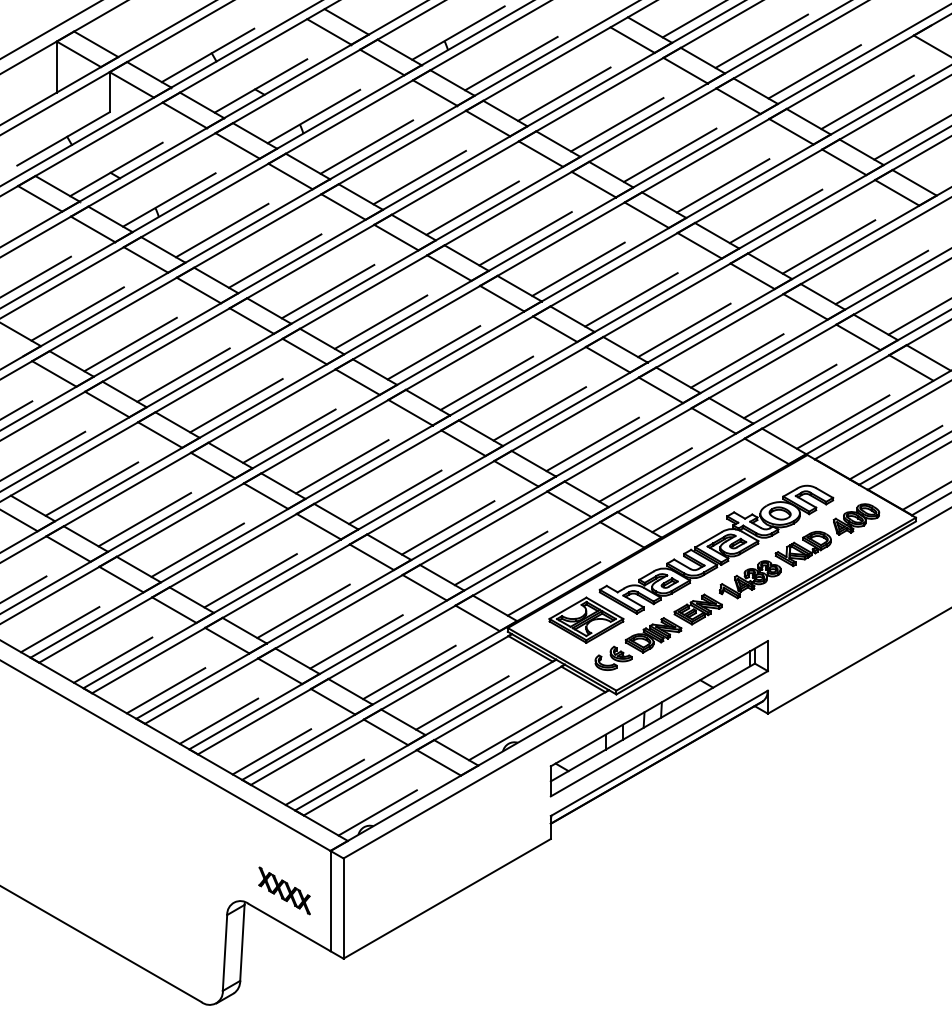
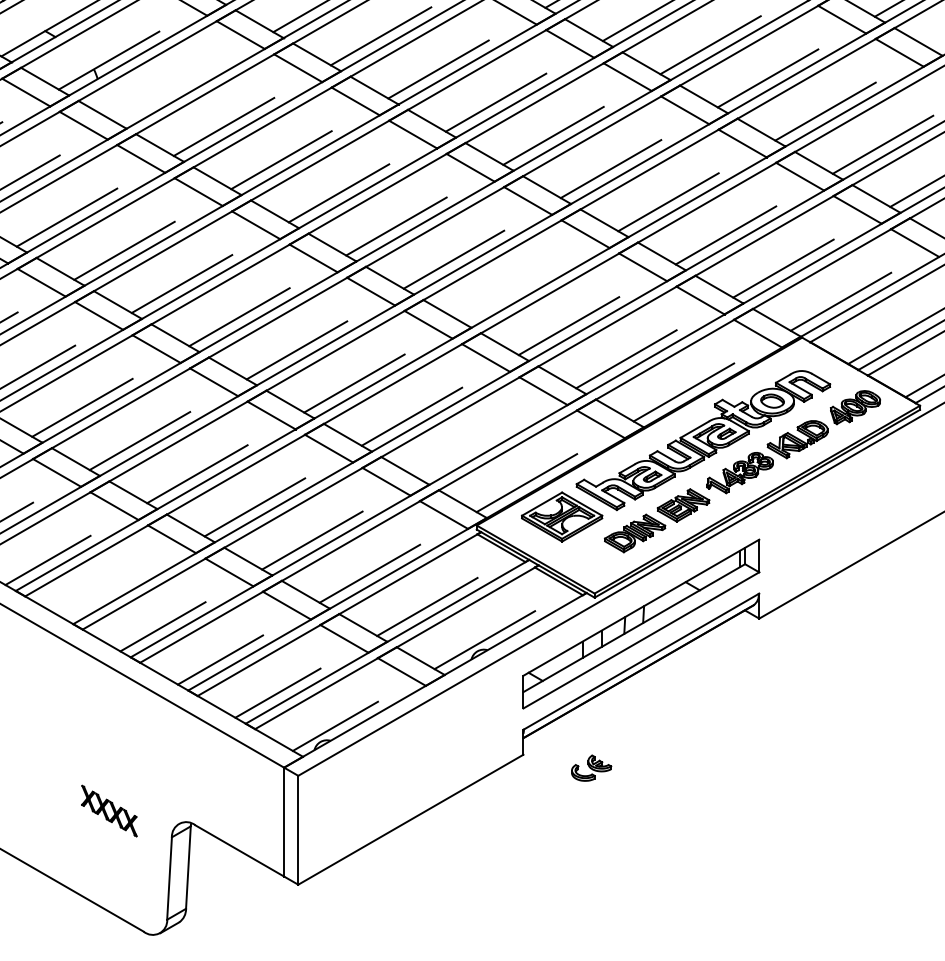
line: (222, 230) -> (166, 93), removed
line: (539, 413) -> (511, 292), removed
line: (500, 558) -> (468, 450), removed
part: (613, 657) -> (591, 767), moved
line: (165, 690) -> (104, 593), removed
part: (284, 890) -> (109, 810), moved

